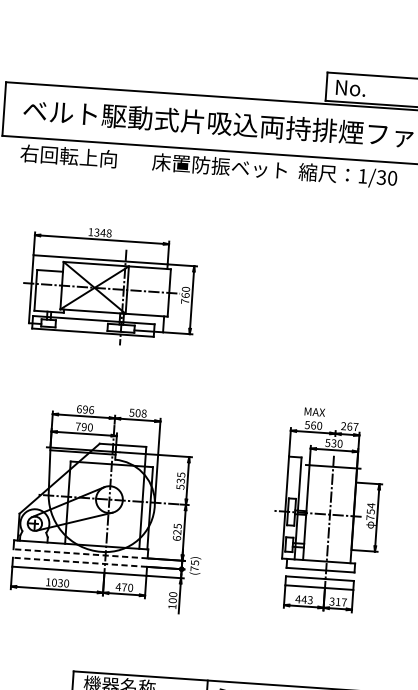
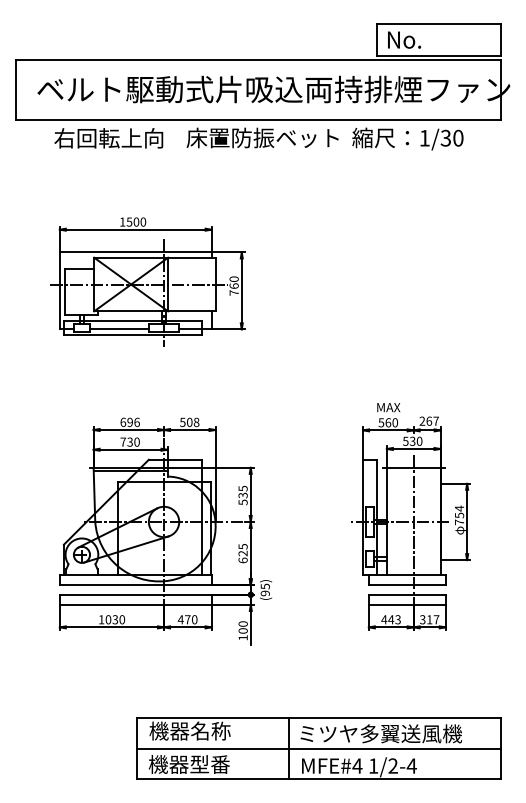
text: (68, 156) -> (108, 138), moved
text: (103, 232) -> (136, 221), 1348 -> 1500
line: (81, 326) -> (119, 329), added
text: (83, 427) -> (129, 442), 790 -> 730
line: (80, 554) -> (135, 585), dashed -> solid
line: (79, 562) -> (135, 594), dashed -> solid
text: (193, 568) -> (264, 593), (75) -> (95)

